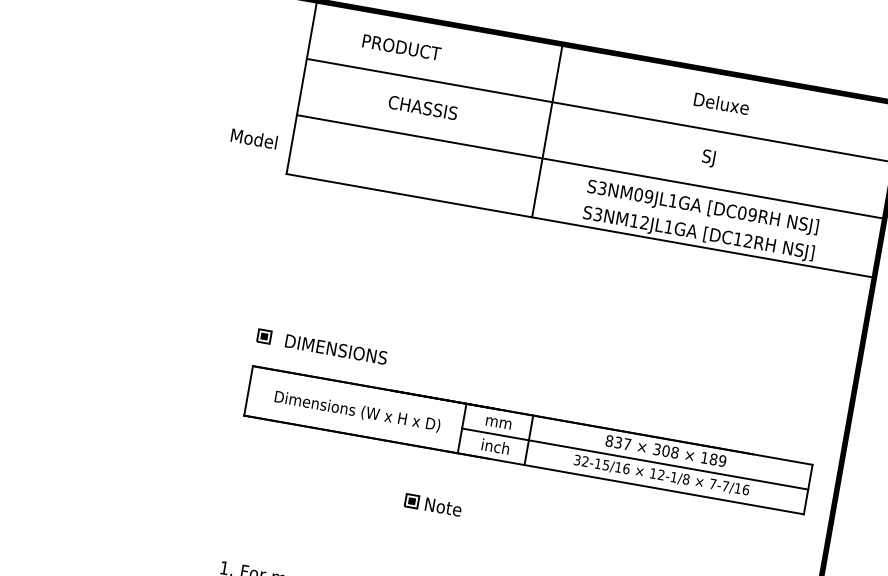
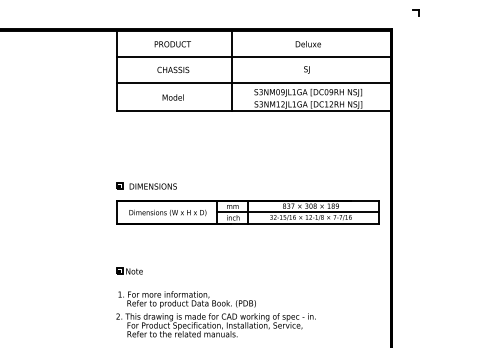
text: (400, 47) -> (172, 44), moved
text: (252, 138) -> (172, 97), moved
part: (433, 503) -> (129, 270), moved

